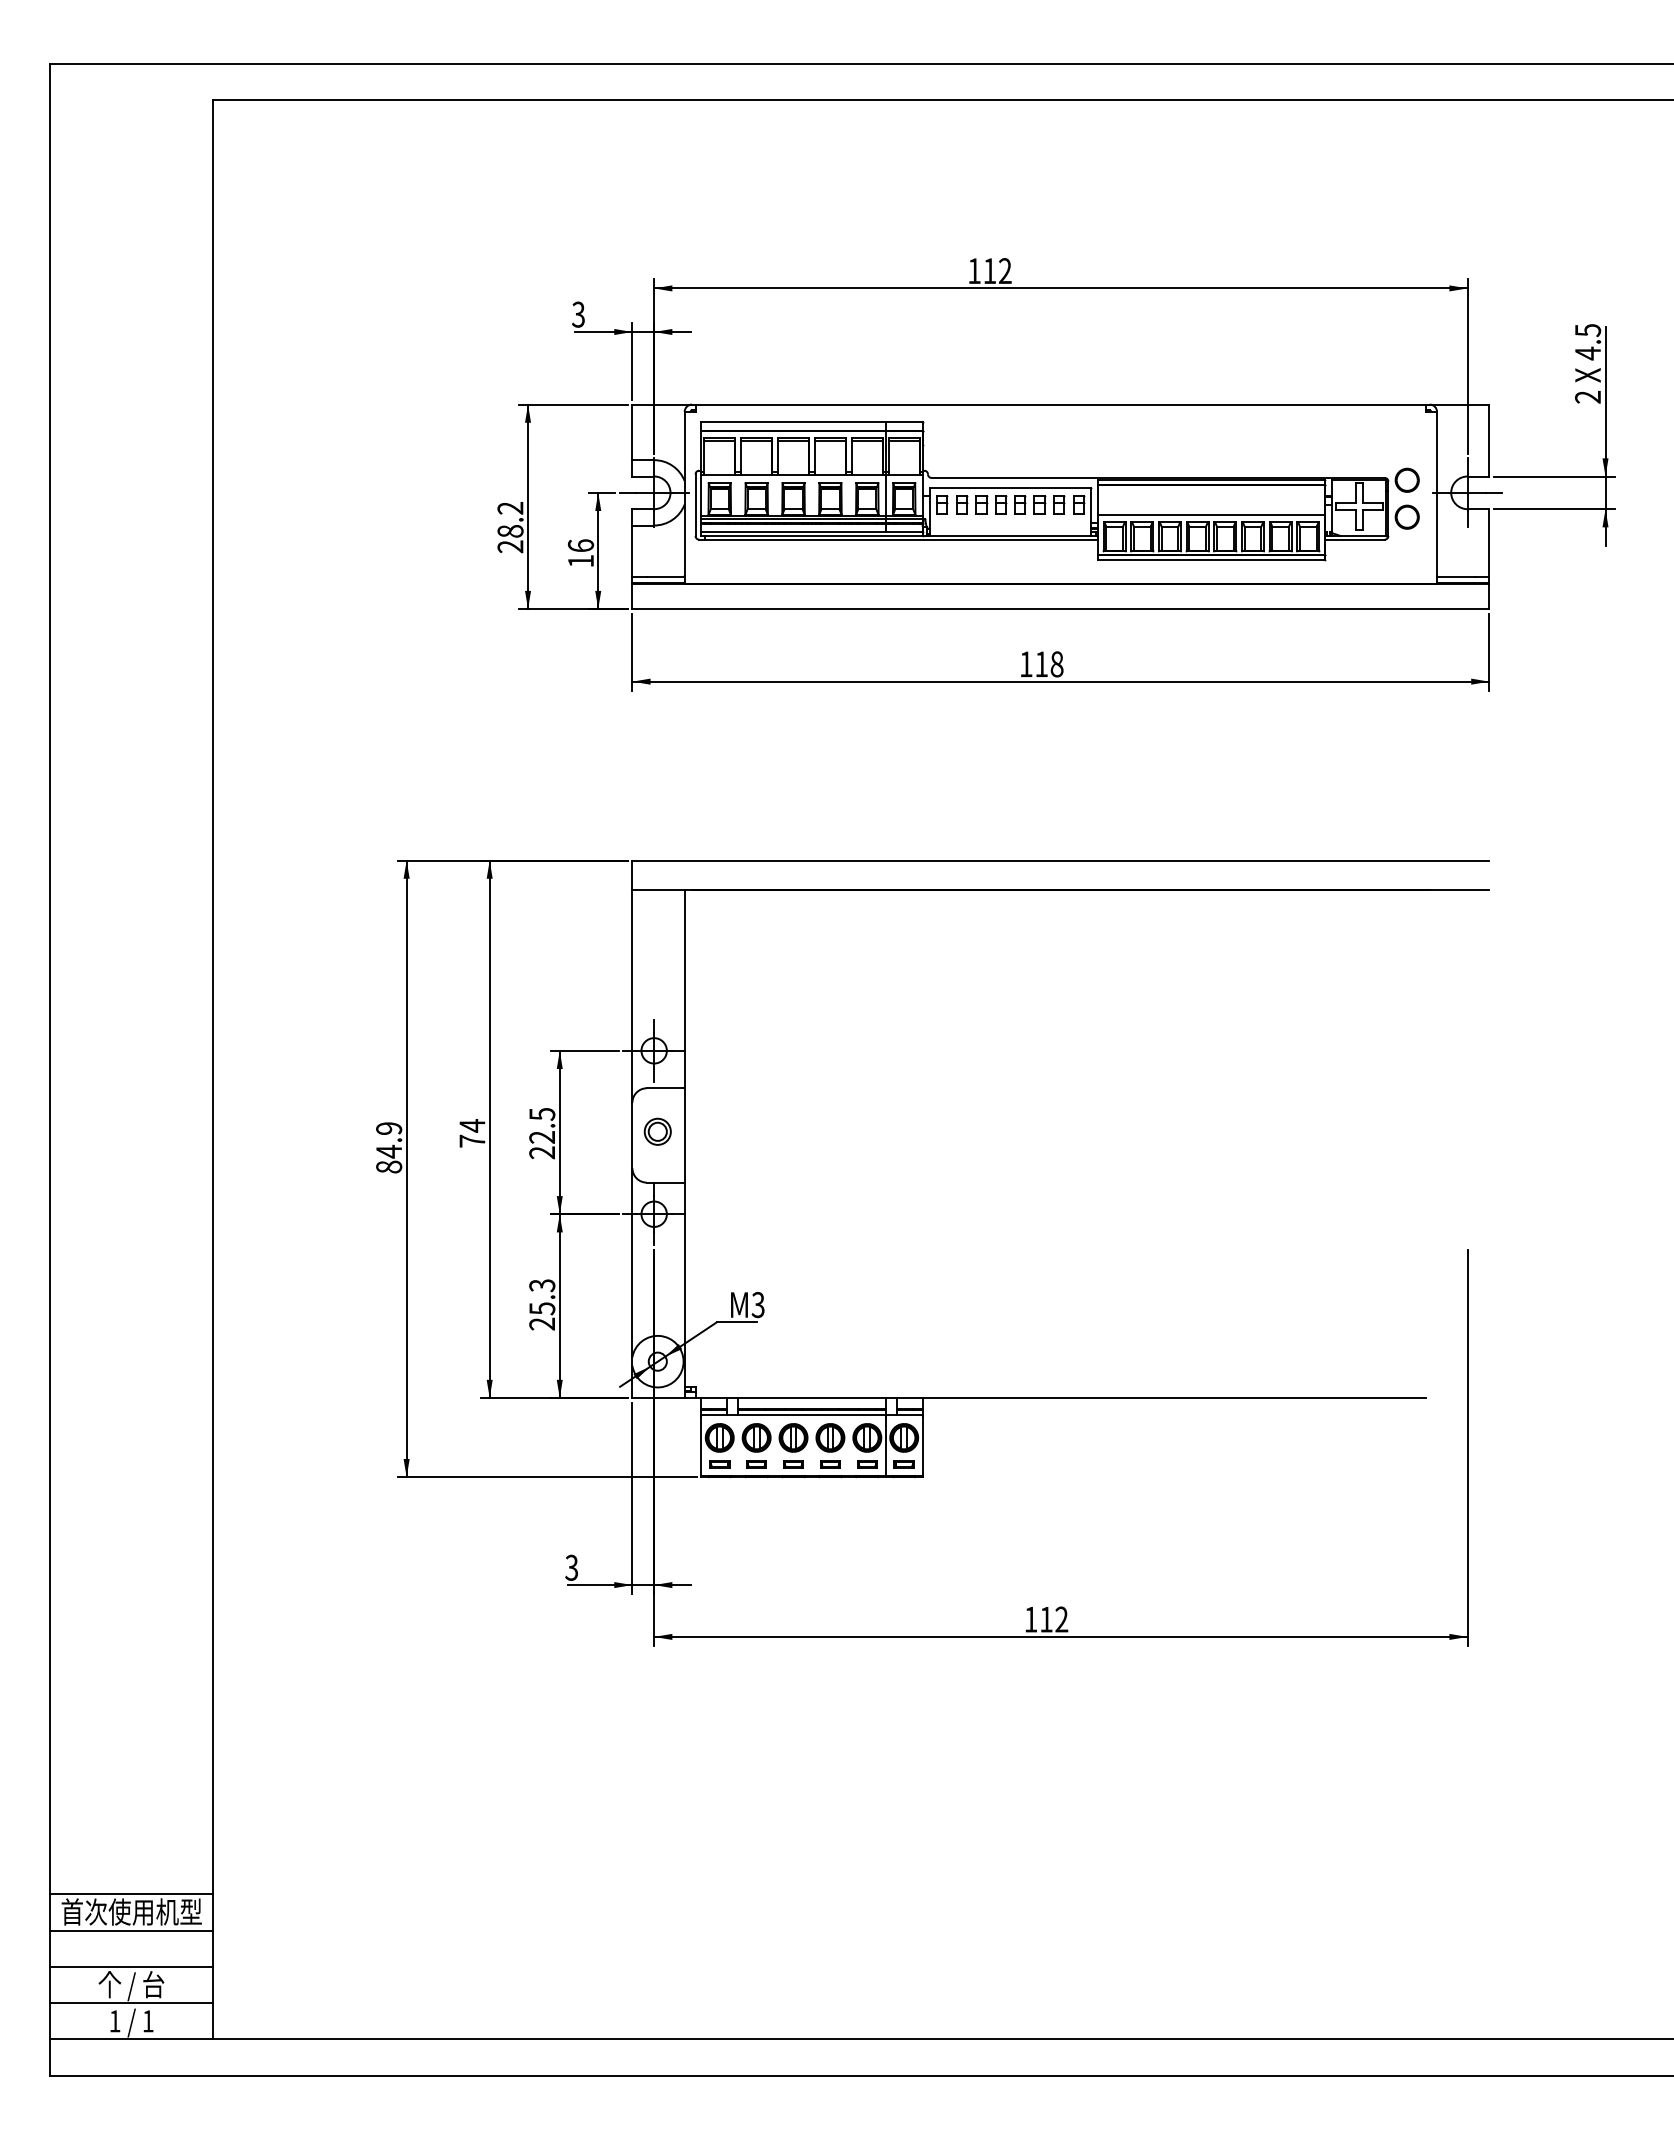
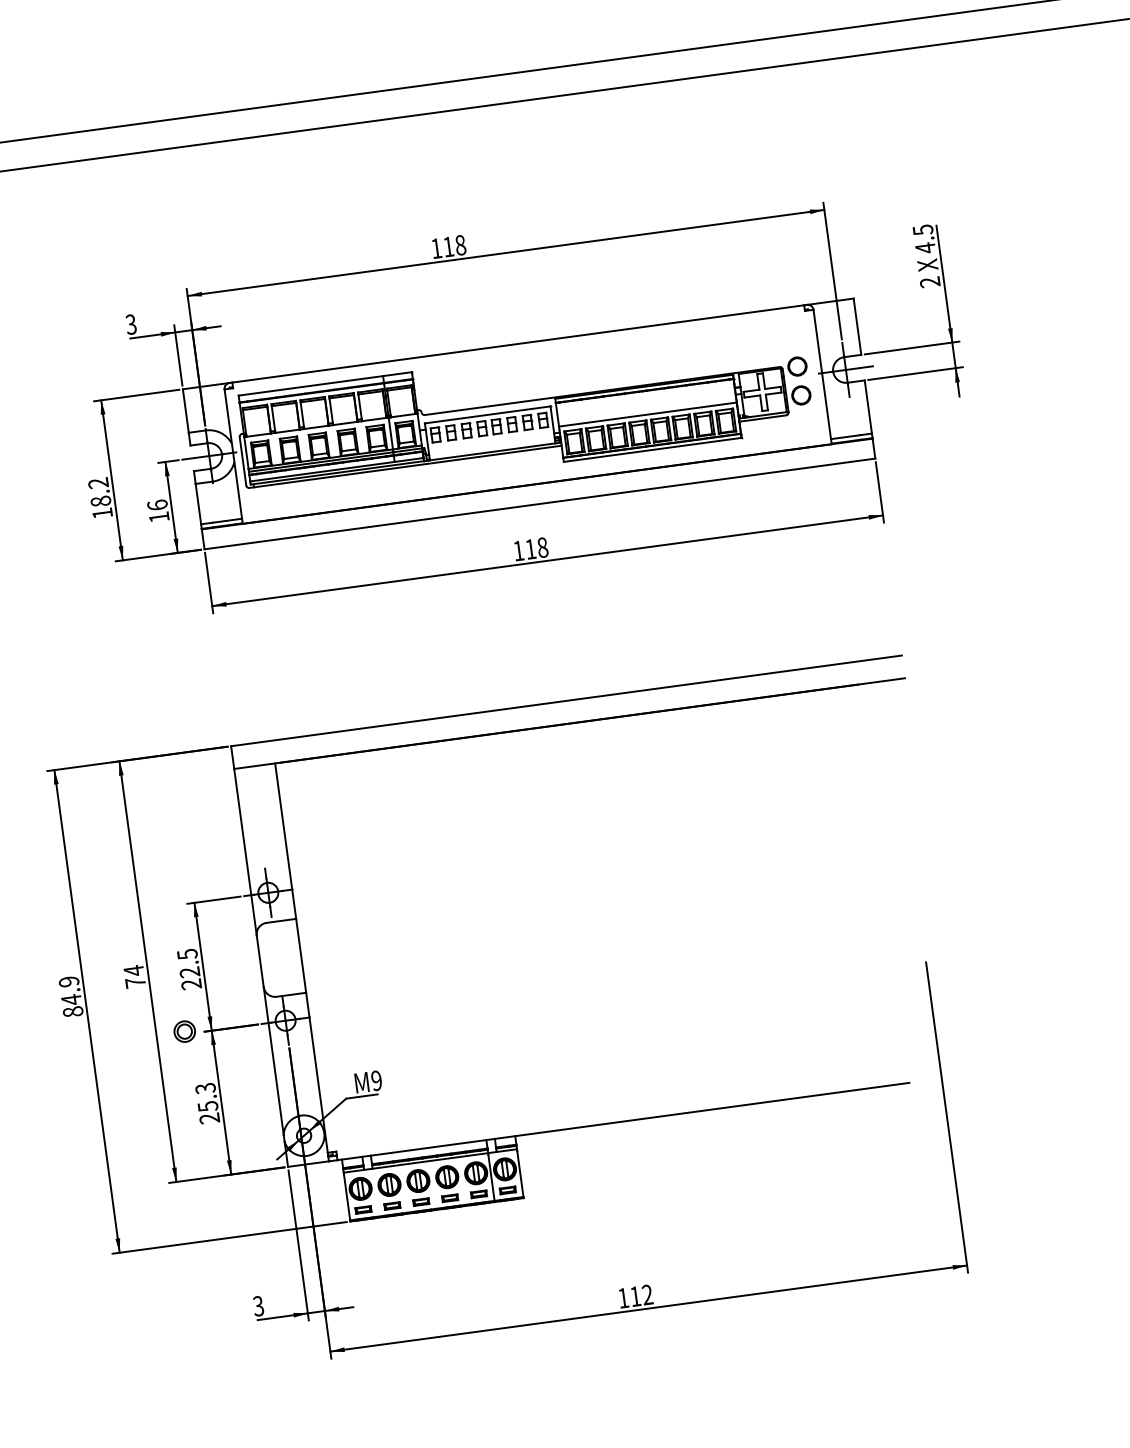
text: (1005, 271) -> (460, 245), 112 -> 118
text: (510, 546) -> (102, 513), 28.2 -> 18.2
part: (657, 1131) -> (184, 1031), moved
text: (757, 1305) -> (376, 1081), M3 -> M9

